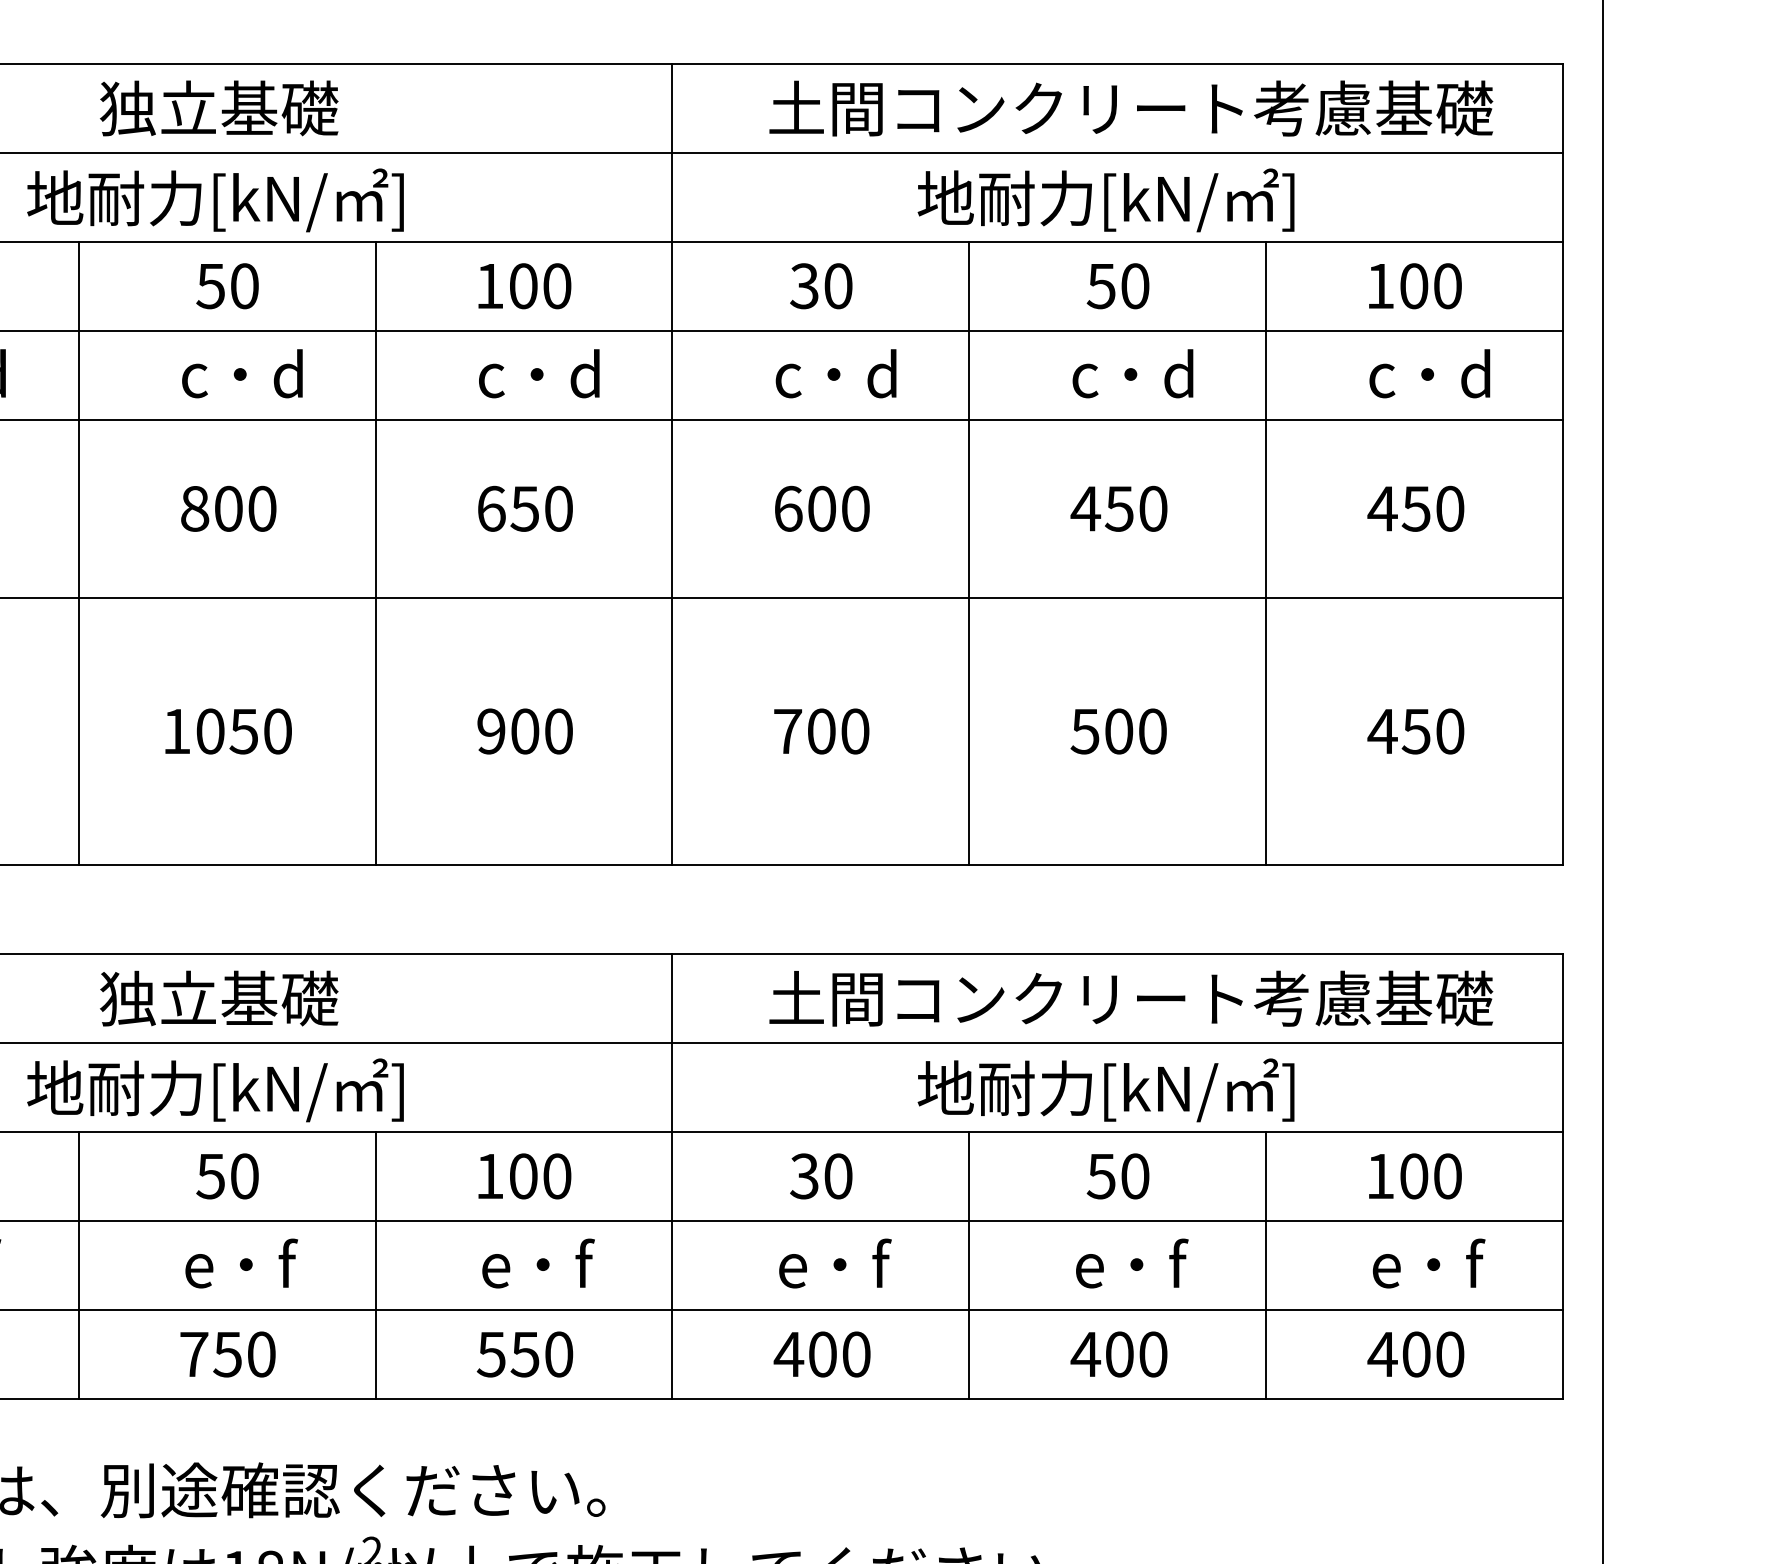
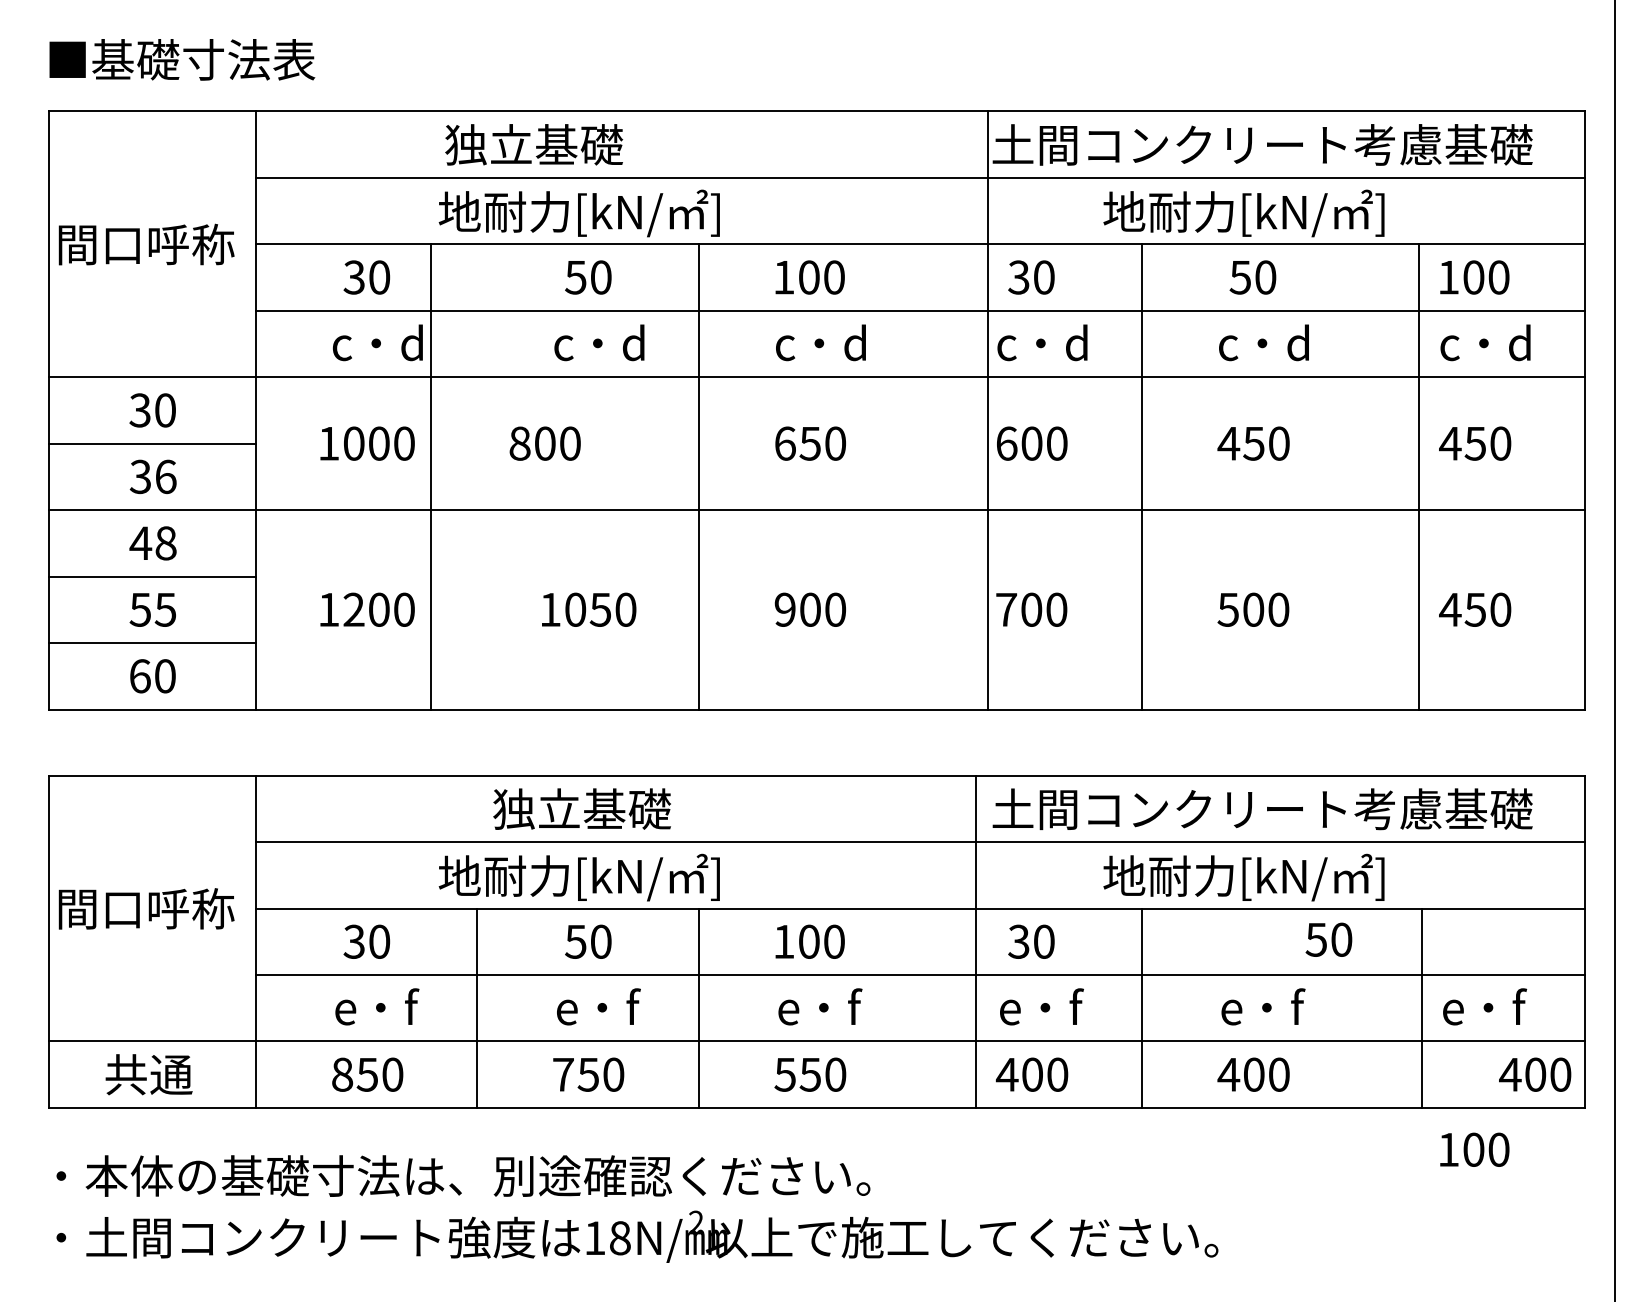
text: (219, 107) -> (534, 144), moved
line: (672, 464) -> (988, 410), moved
text: (227, 508) -> (544, 443), moved
line: (79, 552) -> (431, 476), moved
line: (1266, 552) -> (1419, 476), moved
line: (672, 1175) -> (976, 941), moved
text: (1117, 1175) -> (1328, 939), moved
text: (1415, 1175) -> (1474, 1149), moved
line: (1266, 1264) -> (1422, 1007), moved
text: (1416, 1354) -> (1535, 1074), moved

